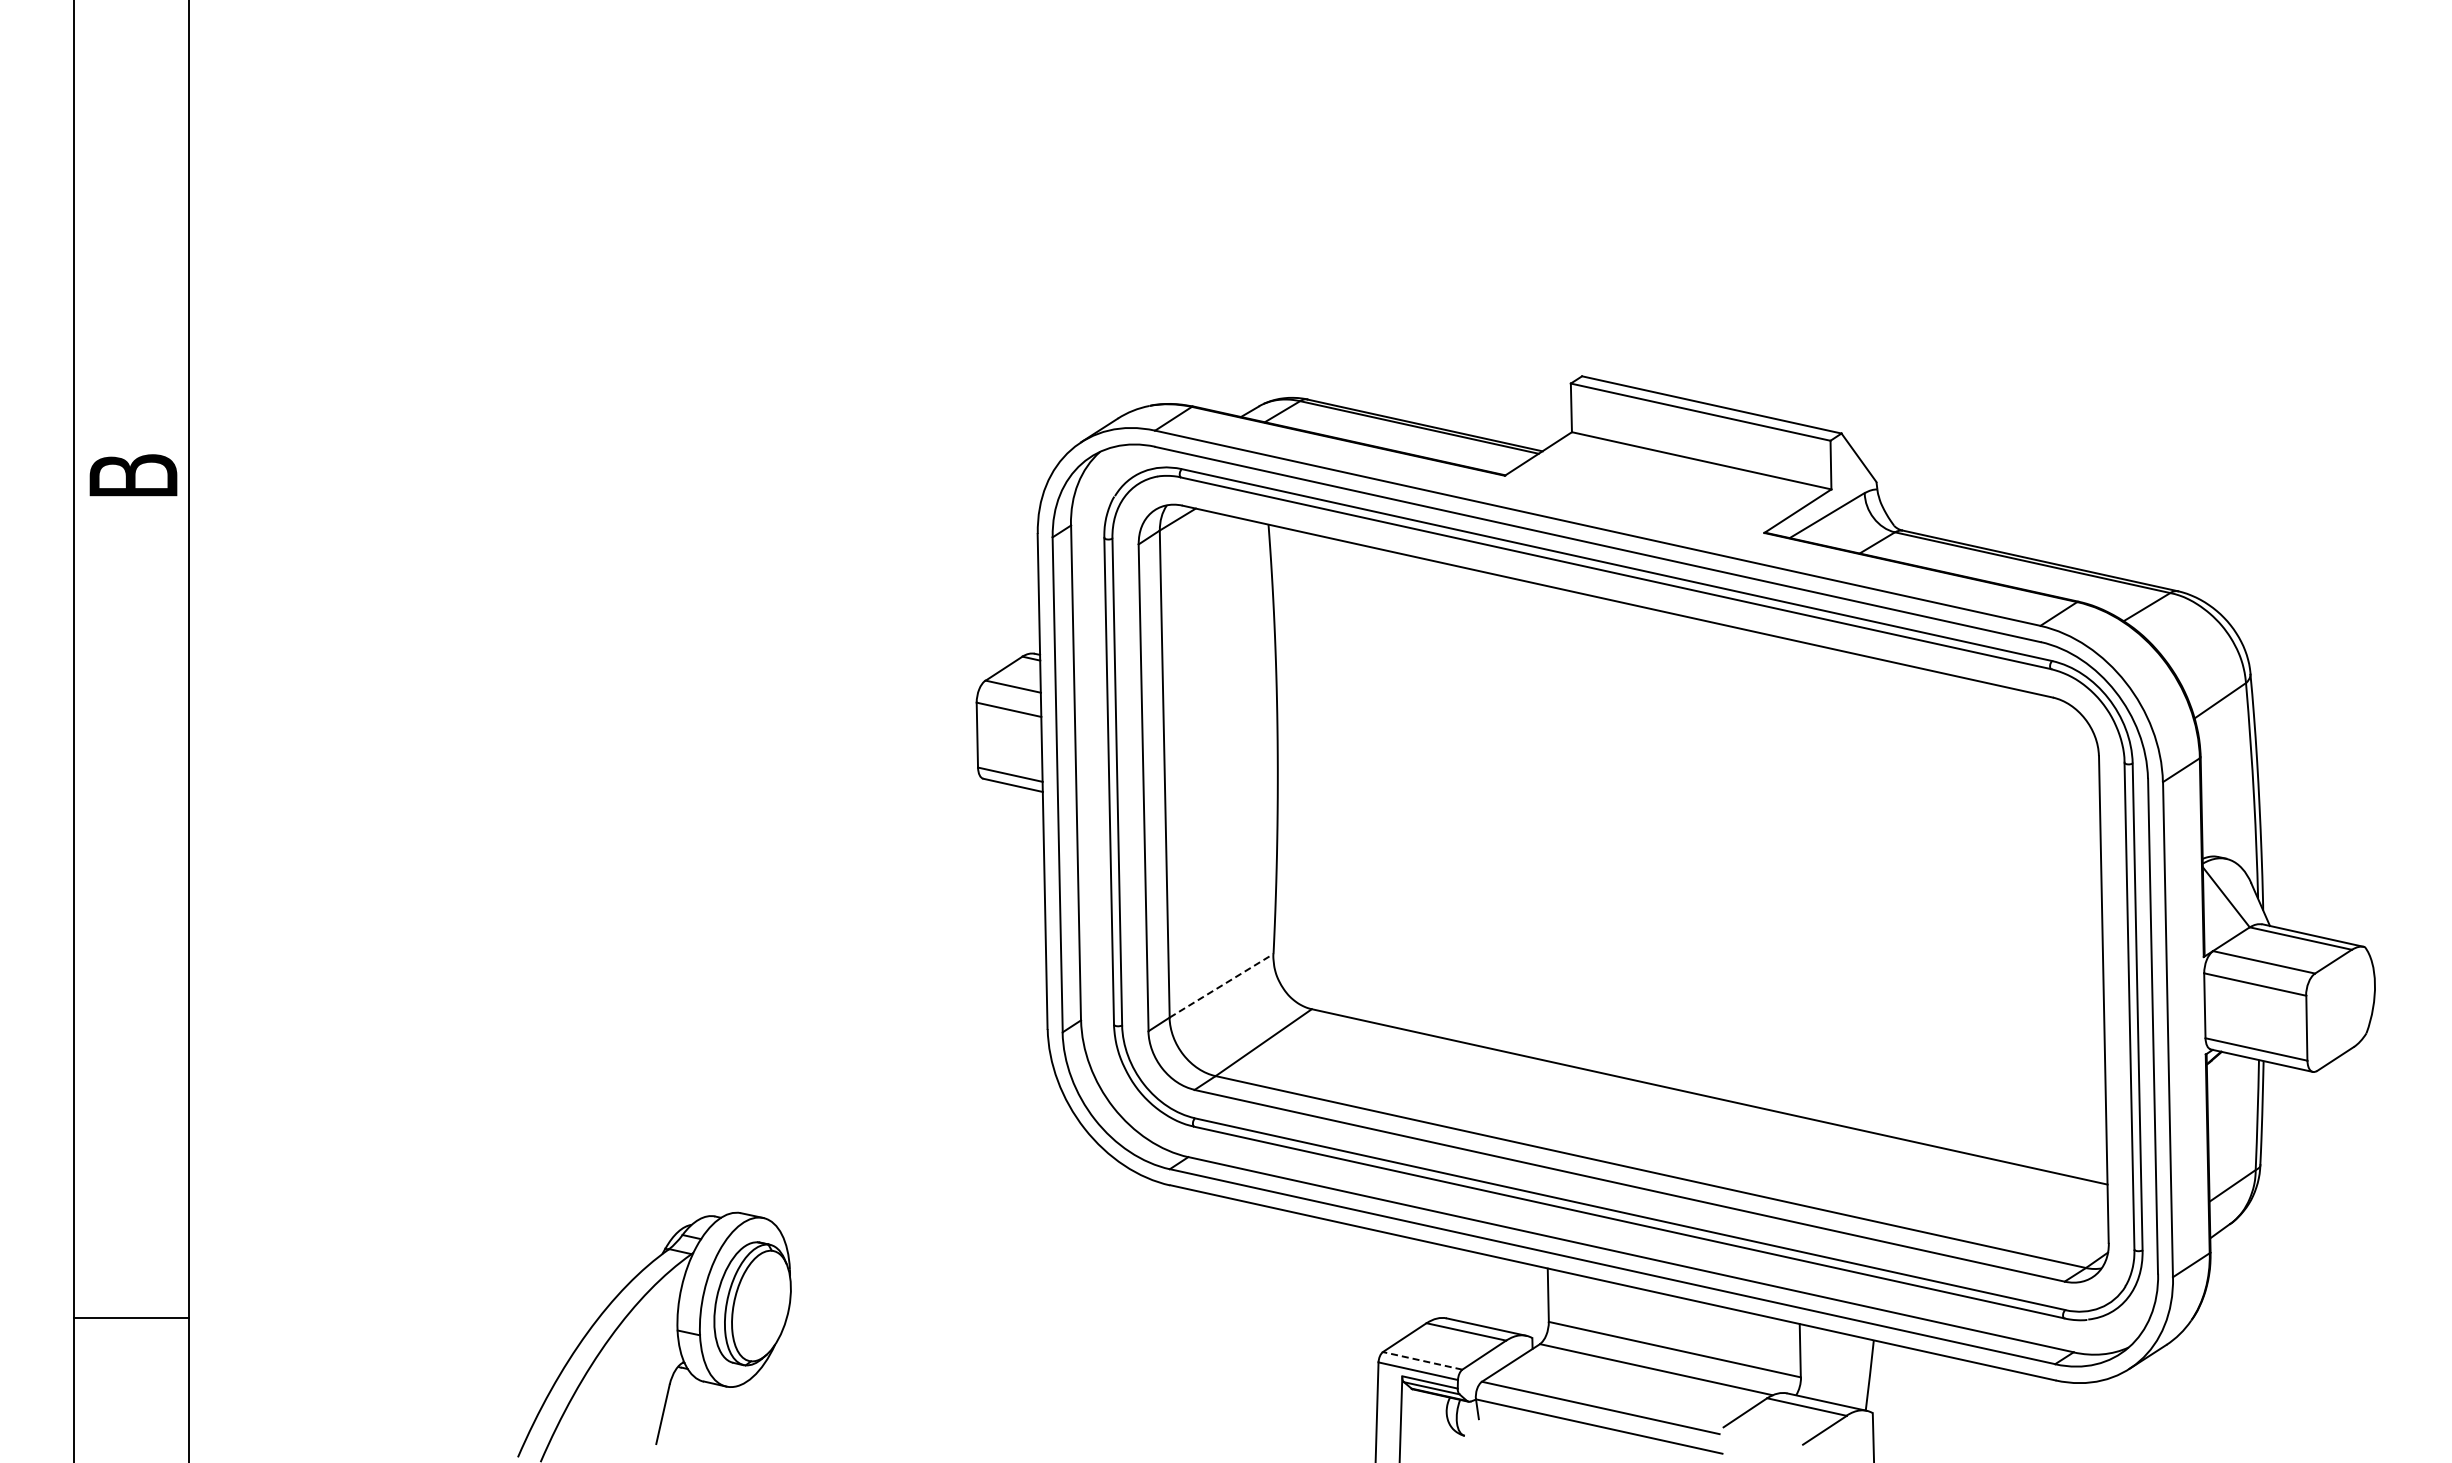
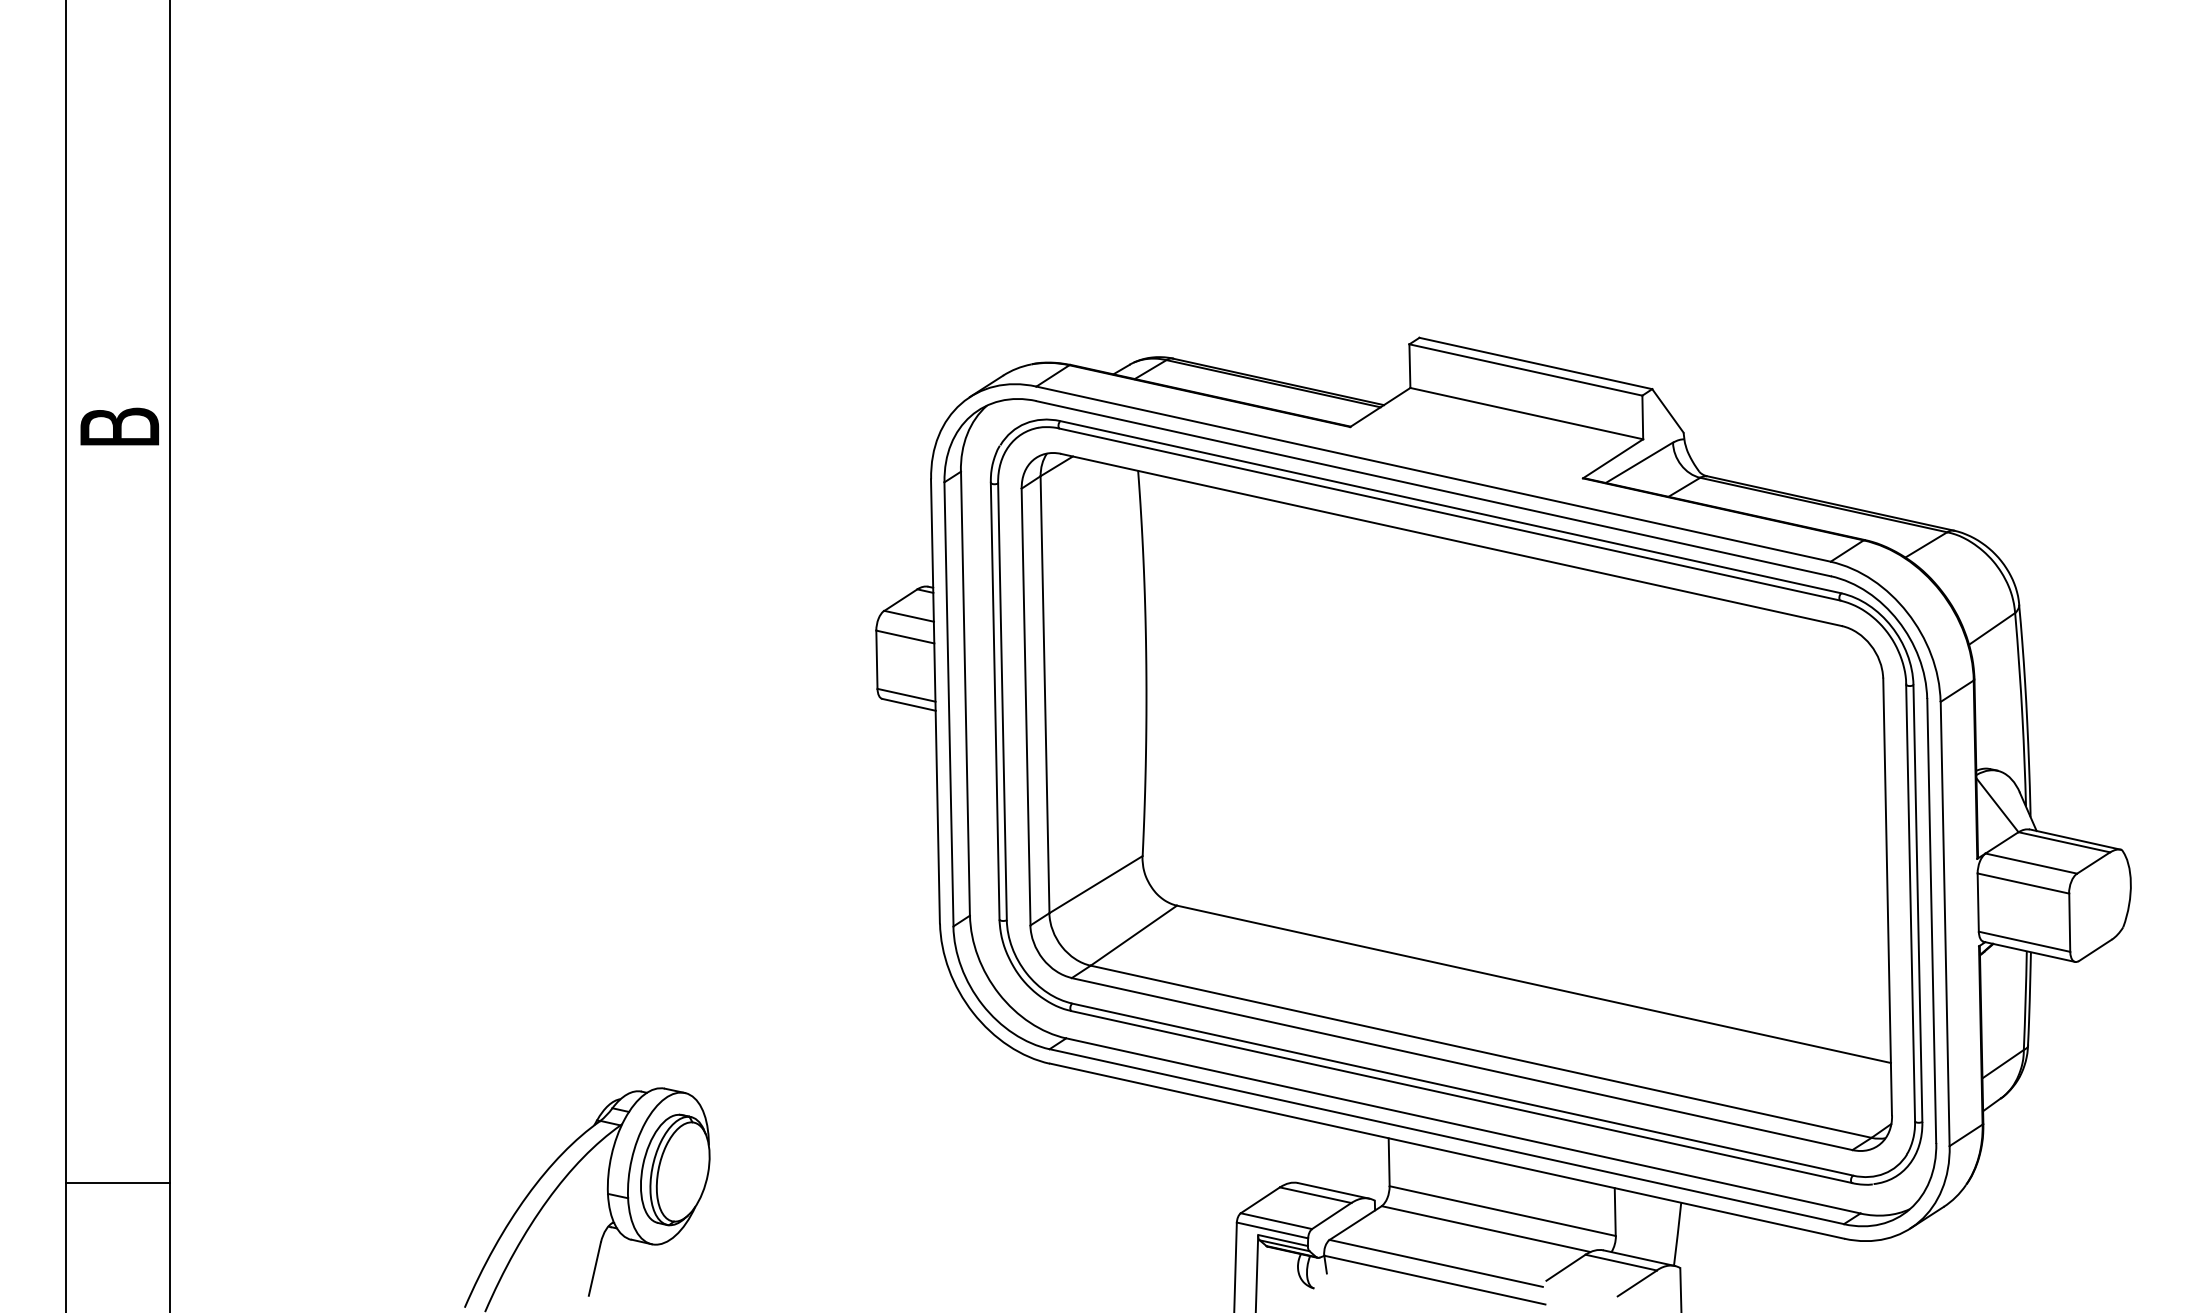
line: (1221, 985) -> (1095, 884), dashed -> solid
line: (1422, 1360) -> (1276, 1220), dashed -> solid

